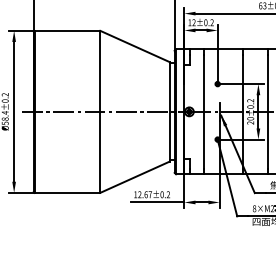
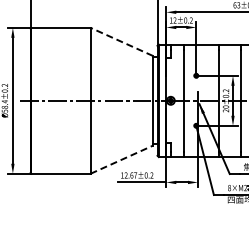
line: (134, 46) -> (121, 41), solid -> dashed
line: (135, 177) -> (122, 159), solid -> dashed

